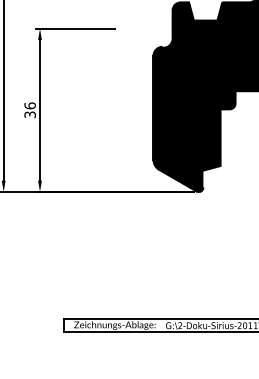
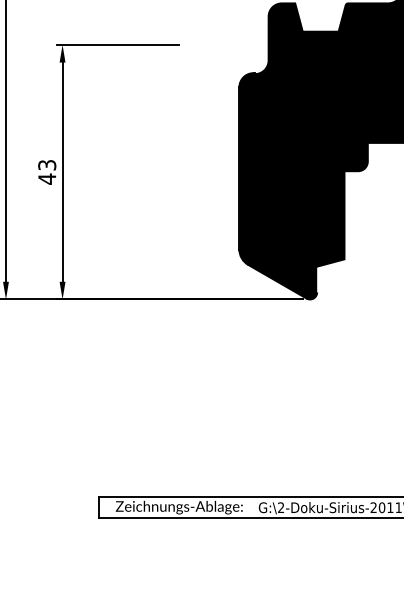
text: (29, 110) -> (46, 172), 36 -> 43

